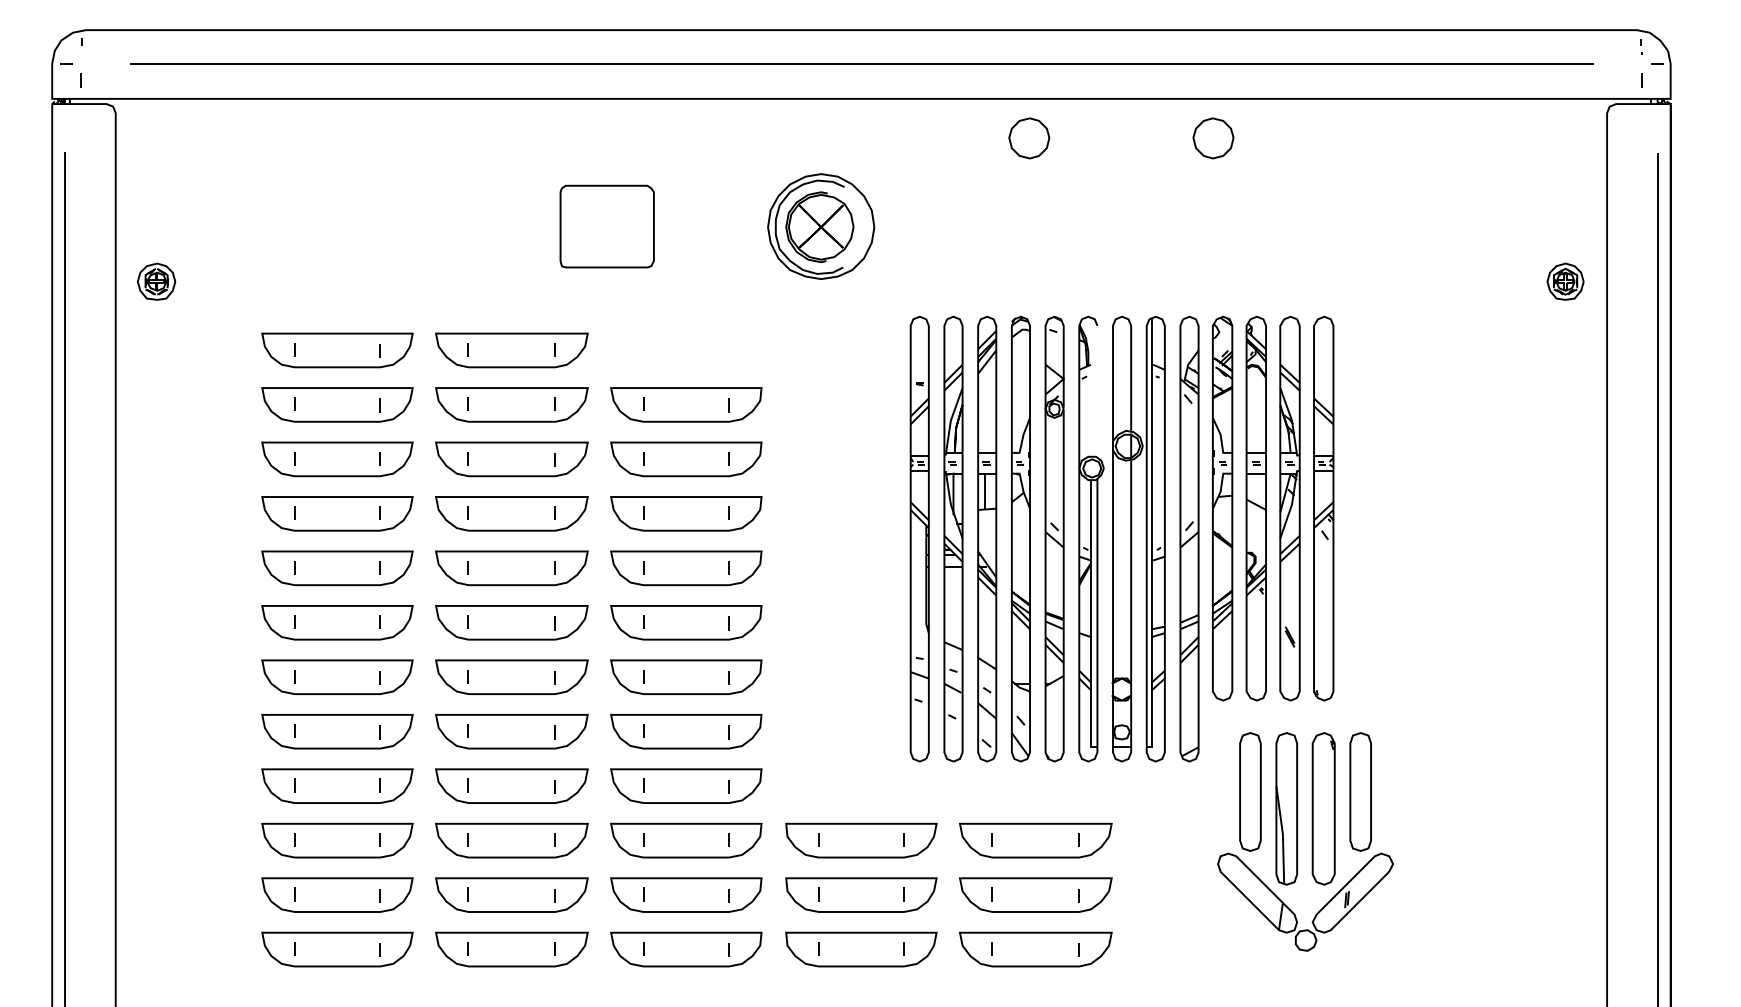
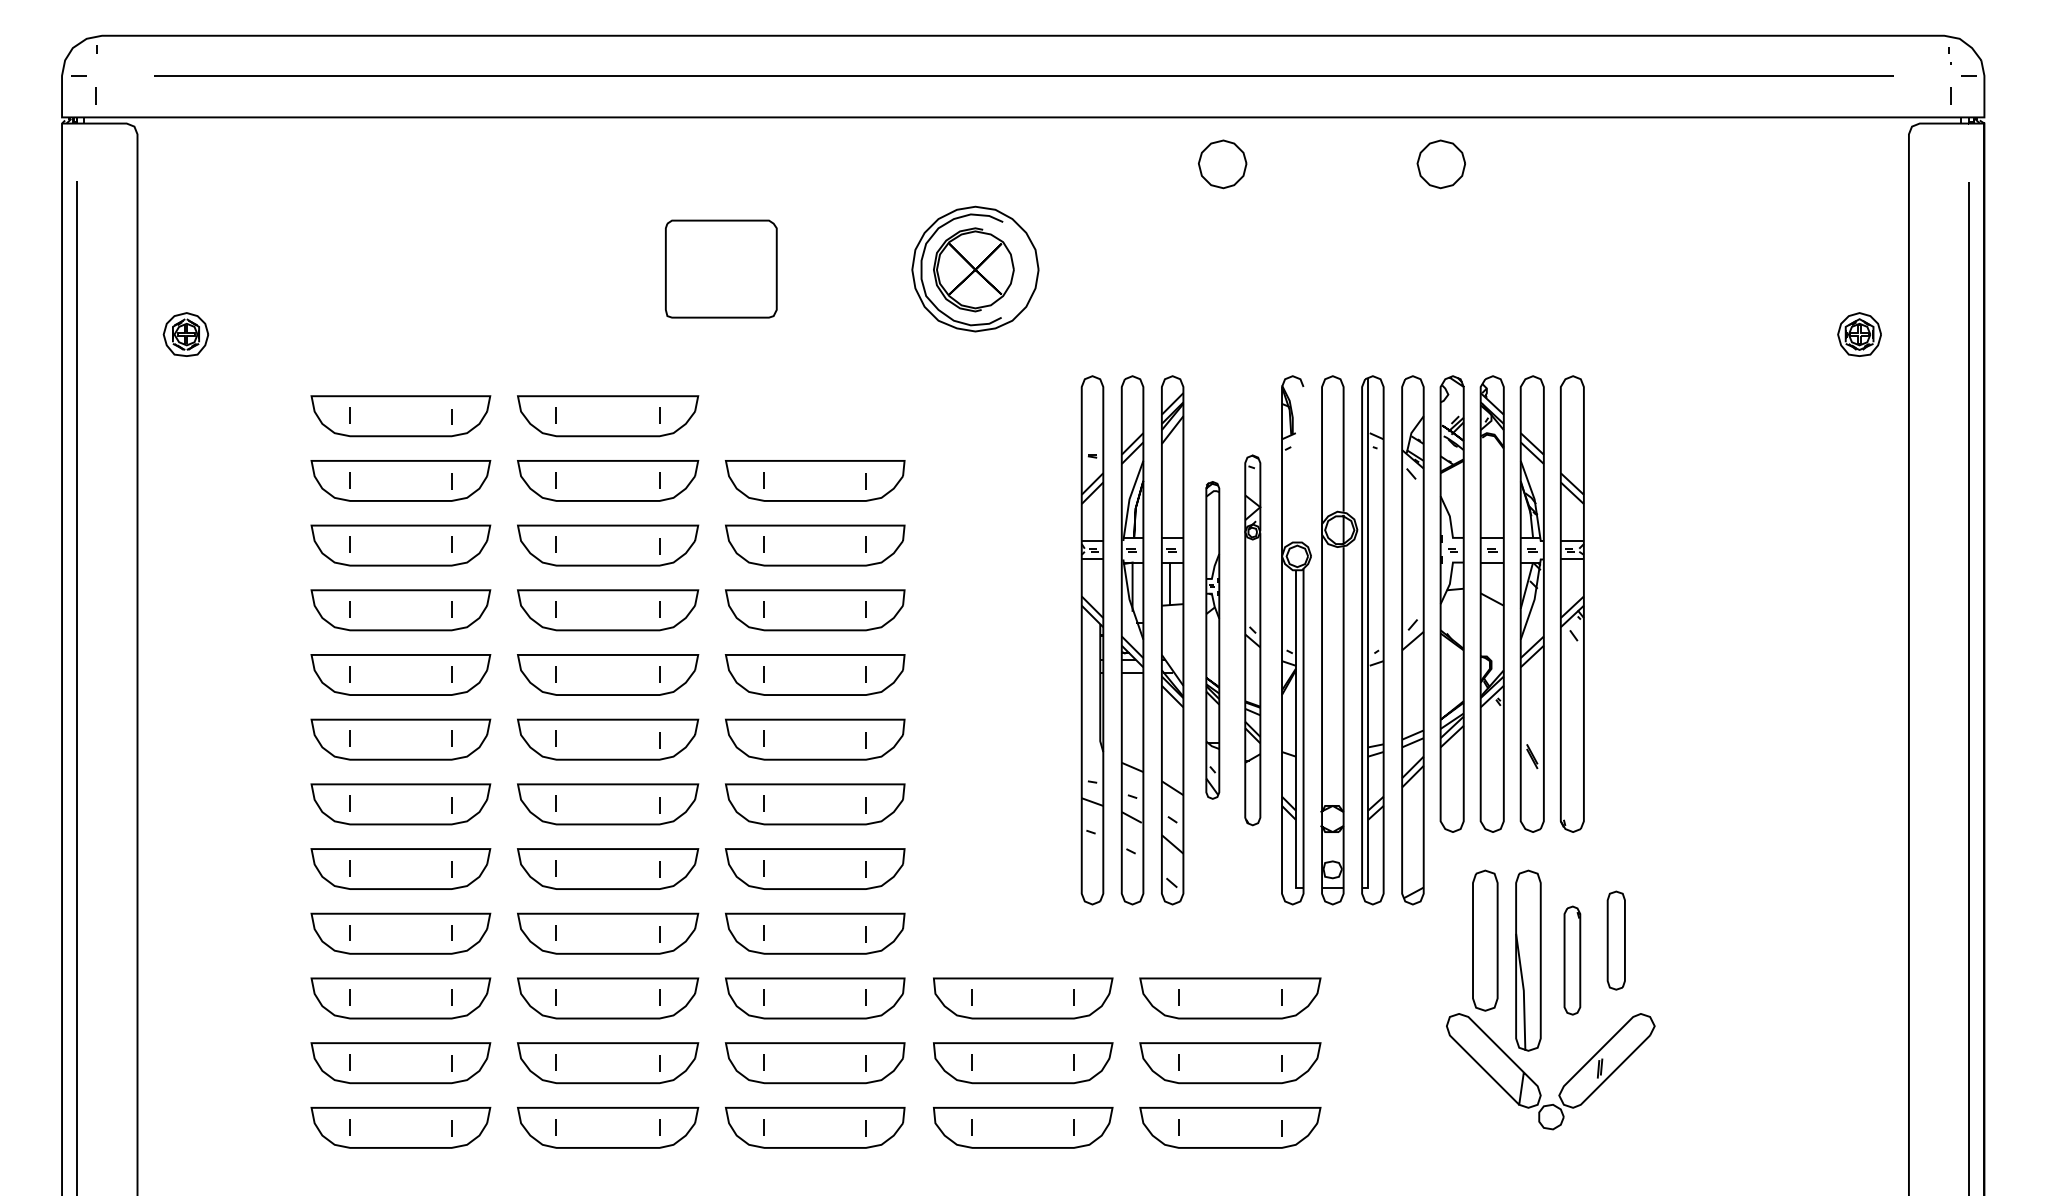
part: (1020, 539) -> (1212, 640), size x0.6
part: (1054, 539) -> (1252, 640), size x0.7
part: (1360, 791) -> (1616, 940), size x0.7
part: (1323, 808) -> (1572, 960), size x0.6

